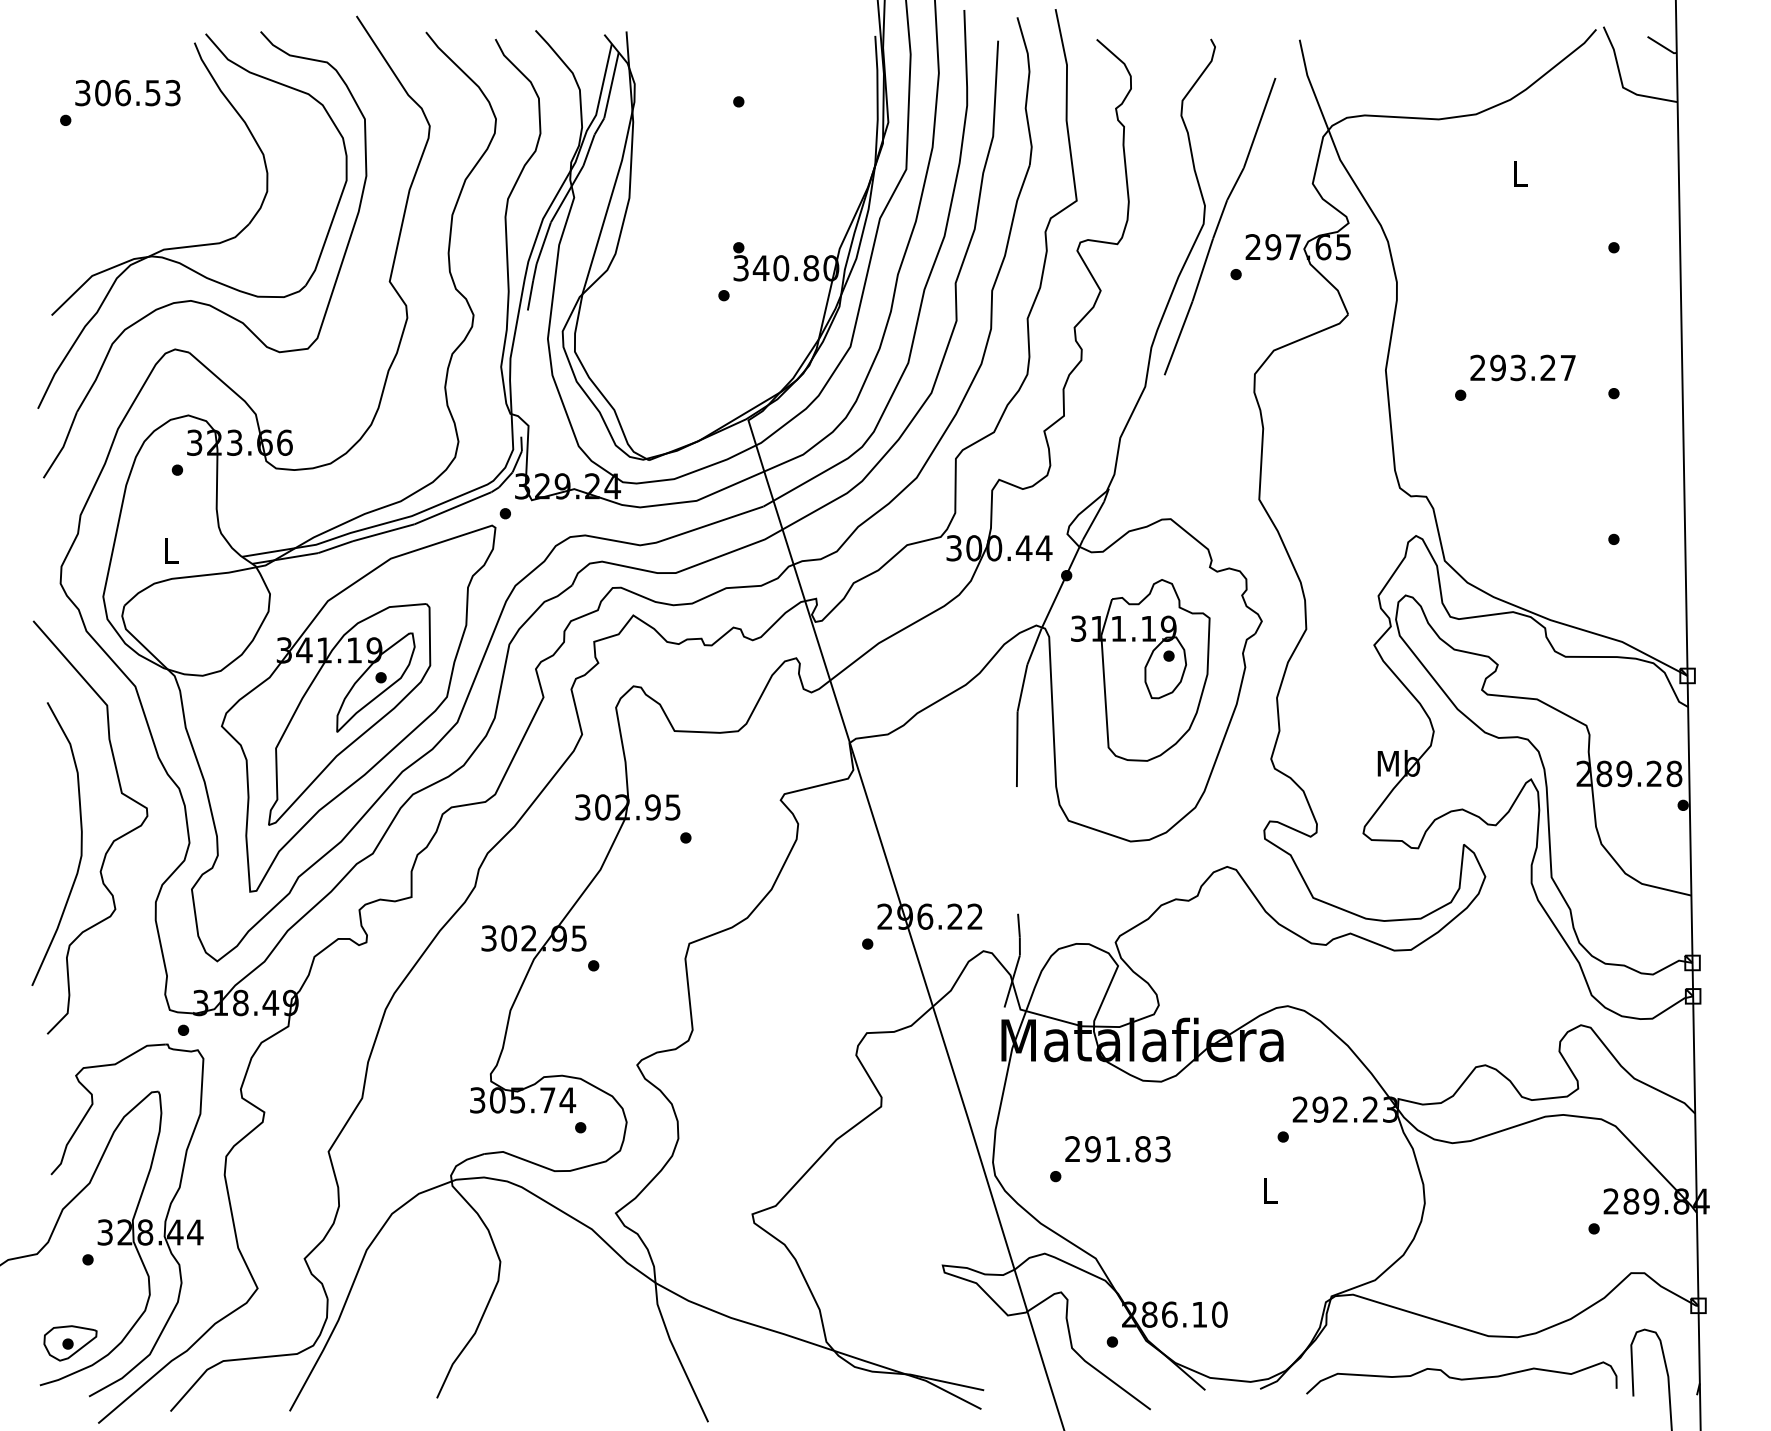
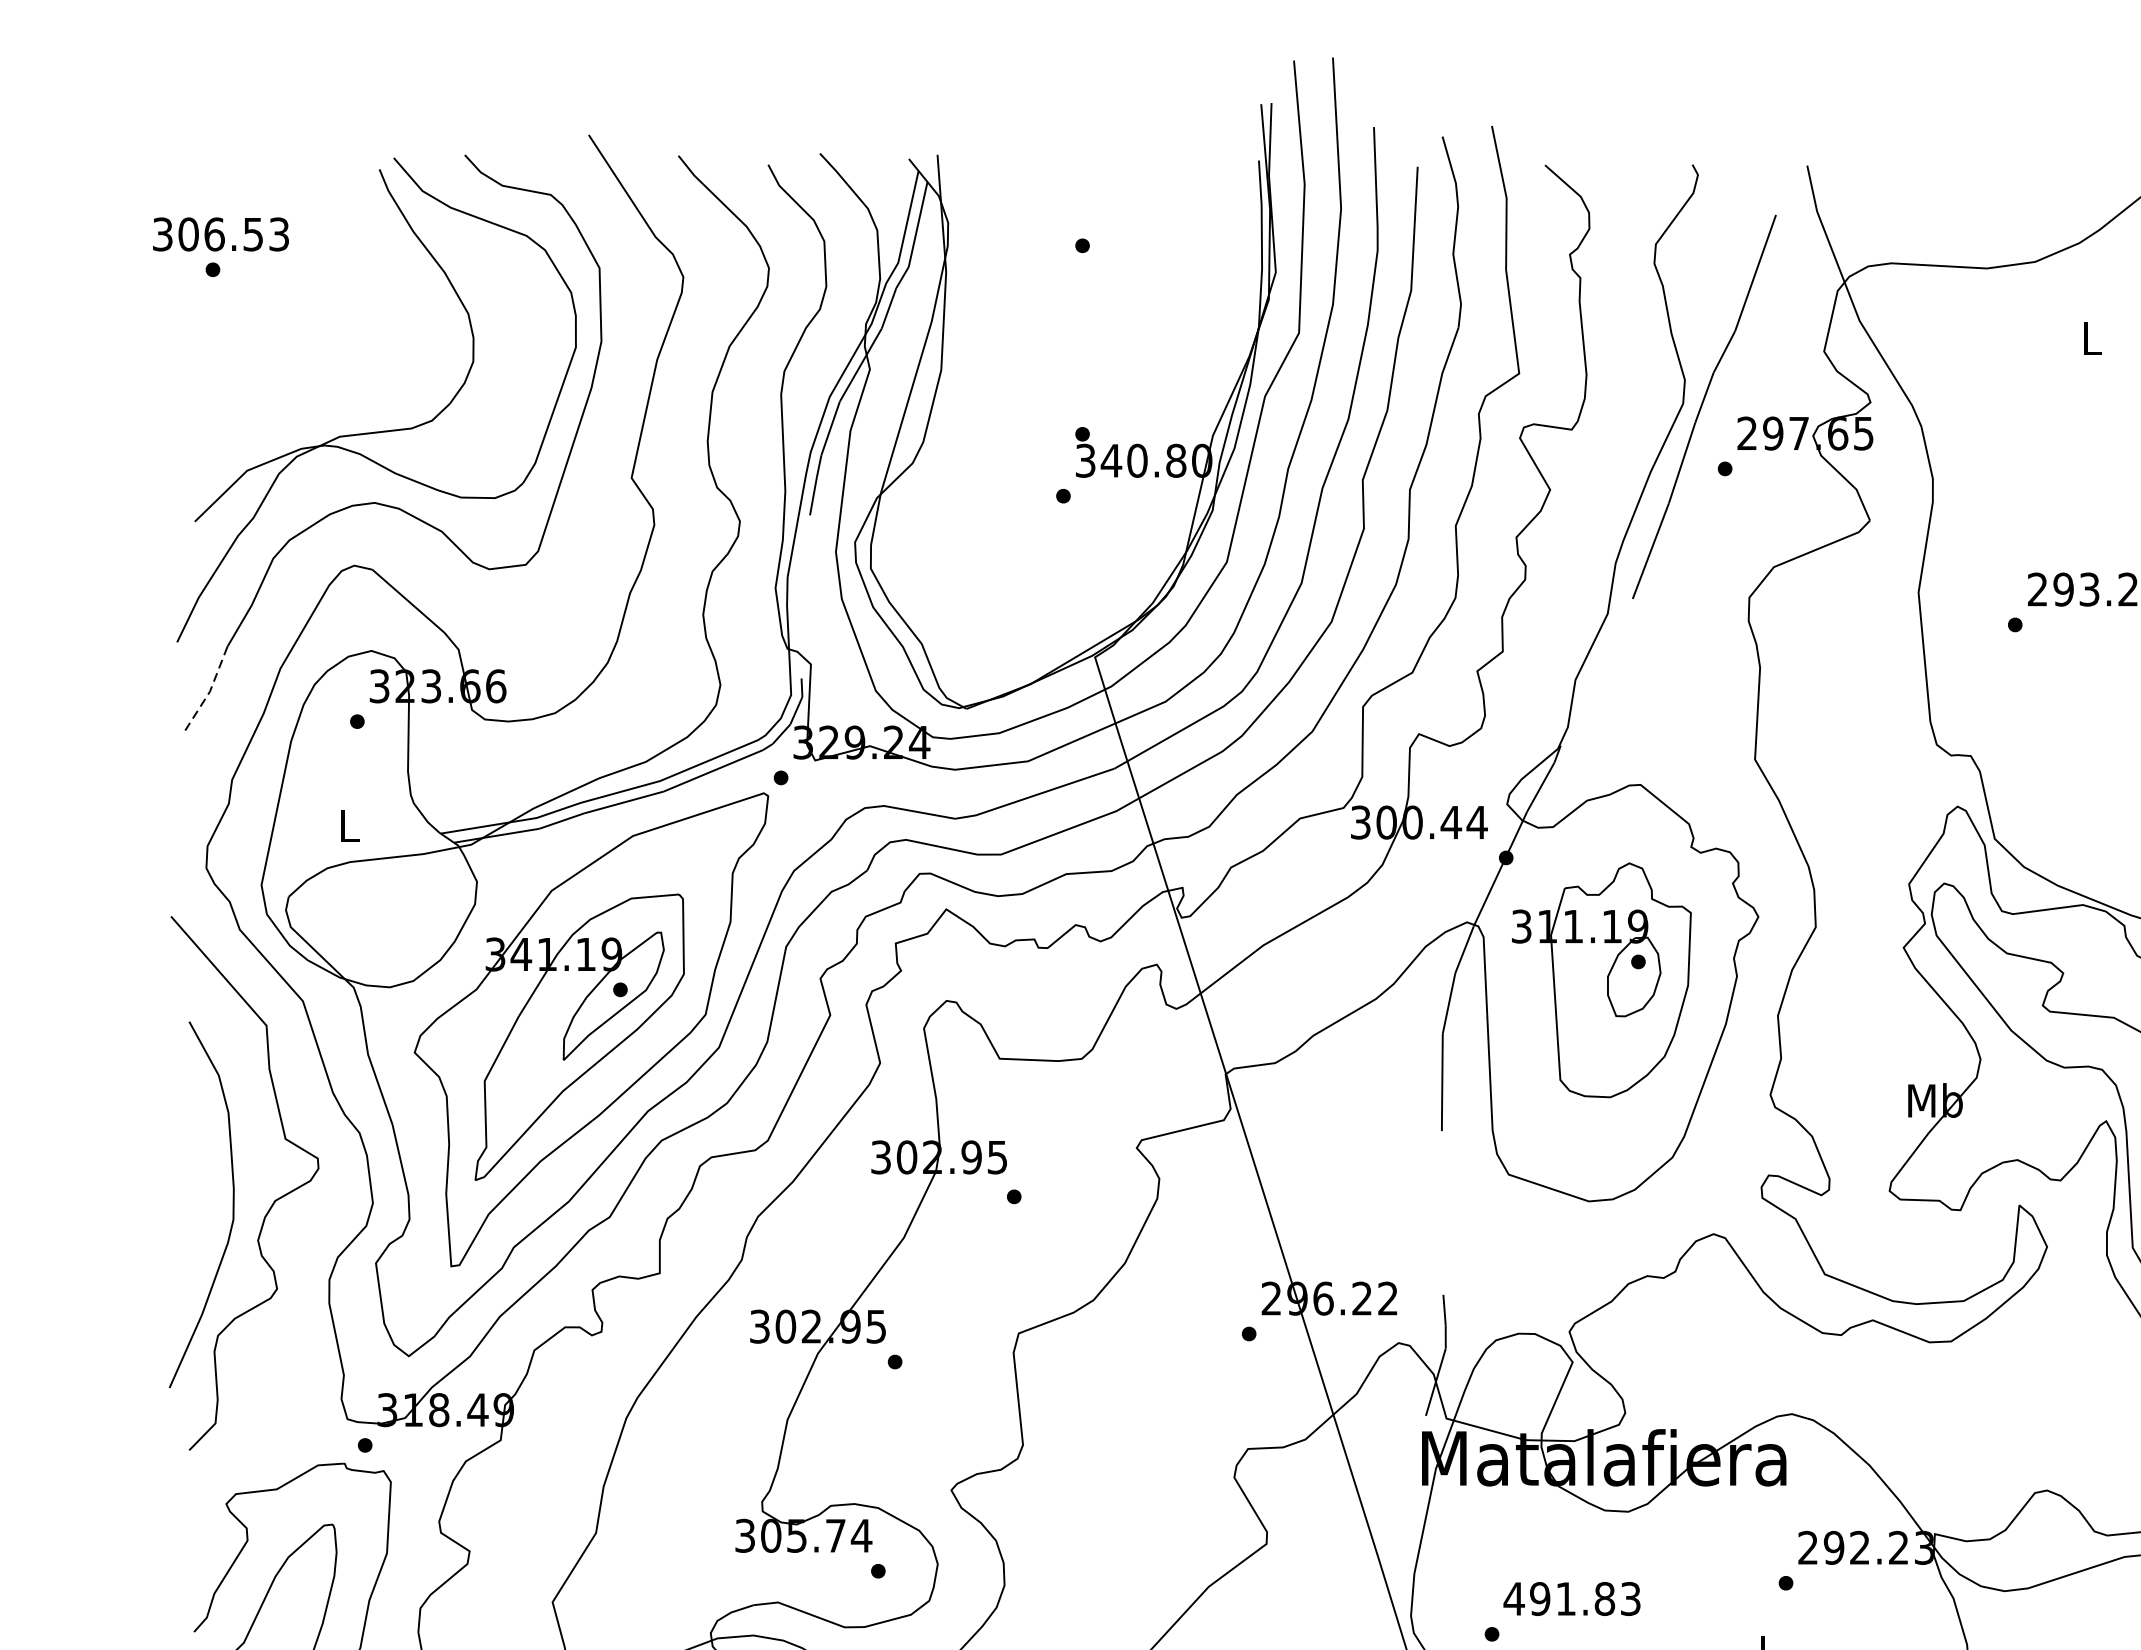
text: (127, 93) -> (220, 234), moved
line: (63, 446) -> (210, 691), solid -> dashed
text: (1072, 1148) -> (1513, 1598), 291.83 -> 491.83

